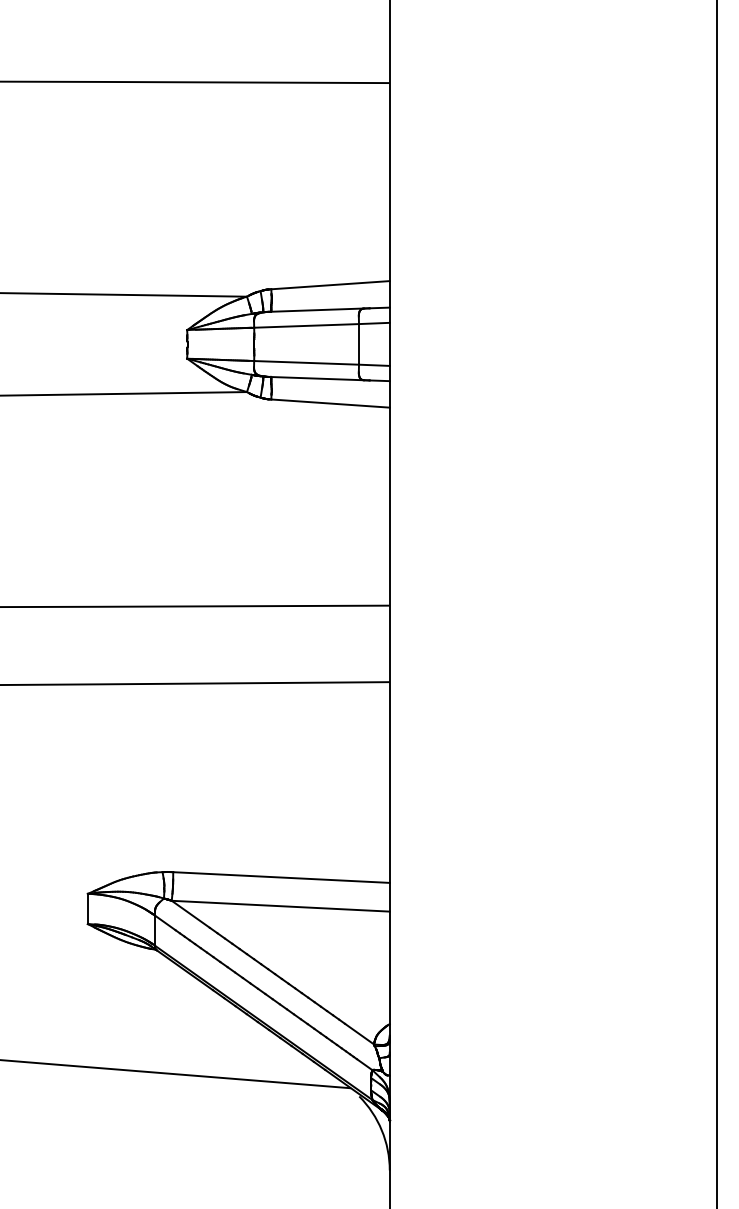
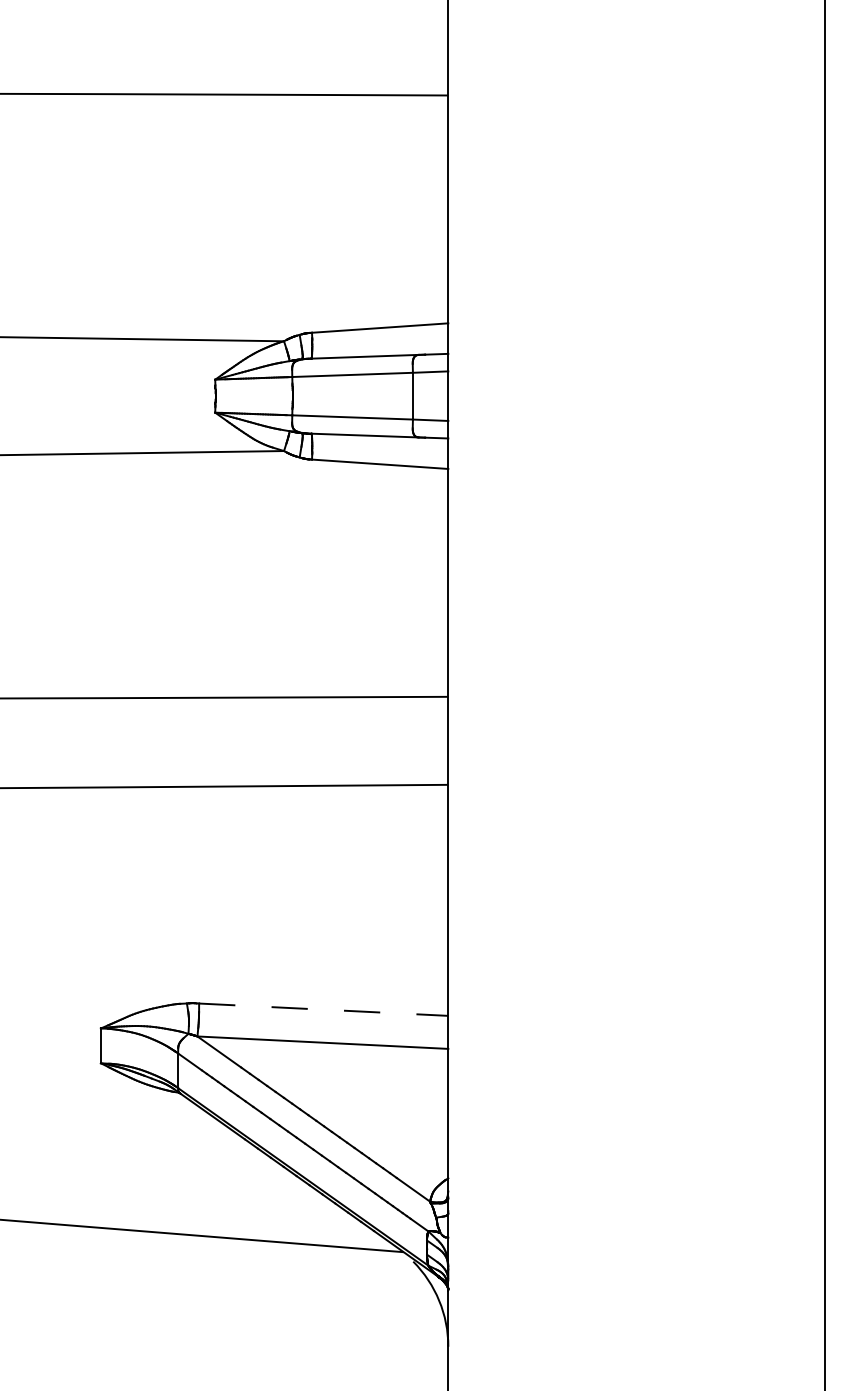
line: (281, 877) -> (323, 1009), solid -> dashed

